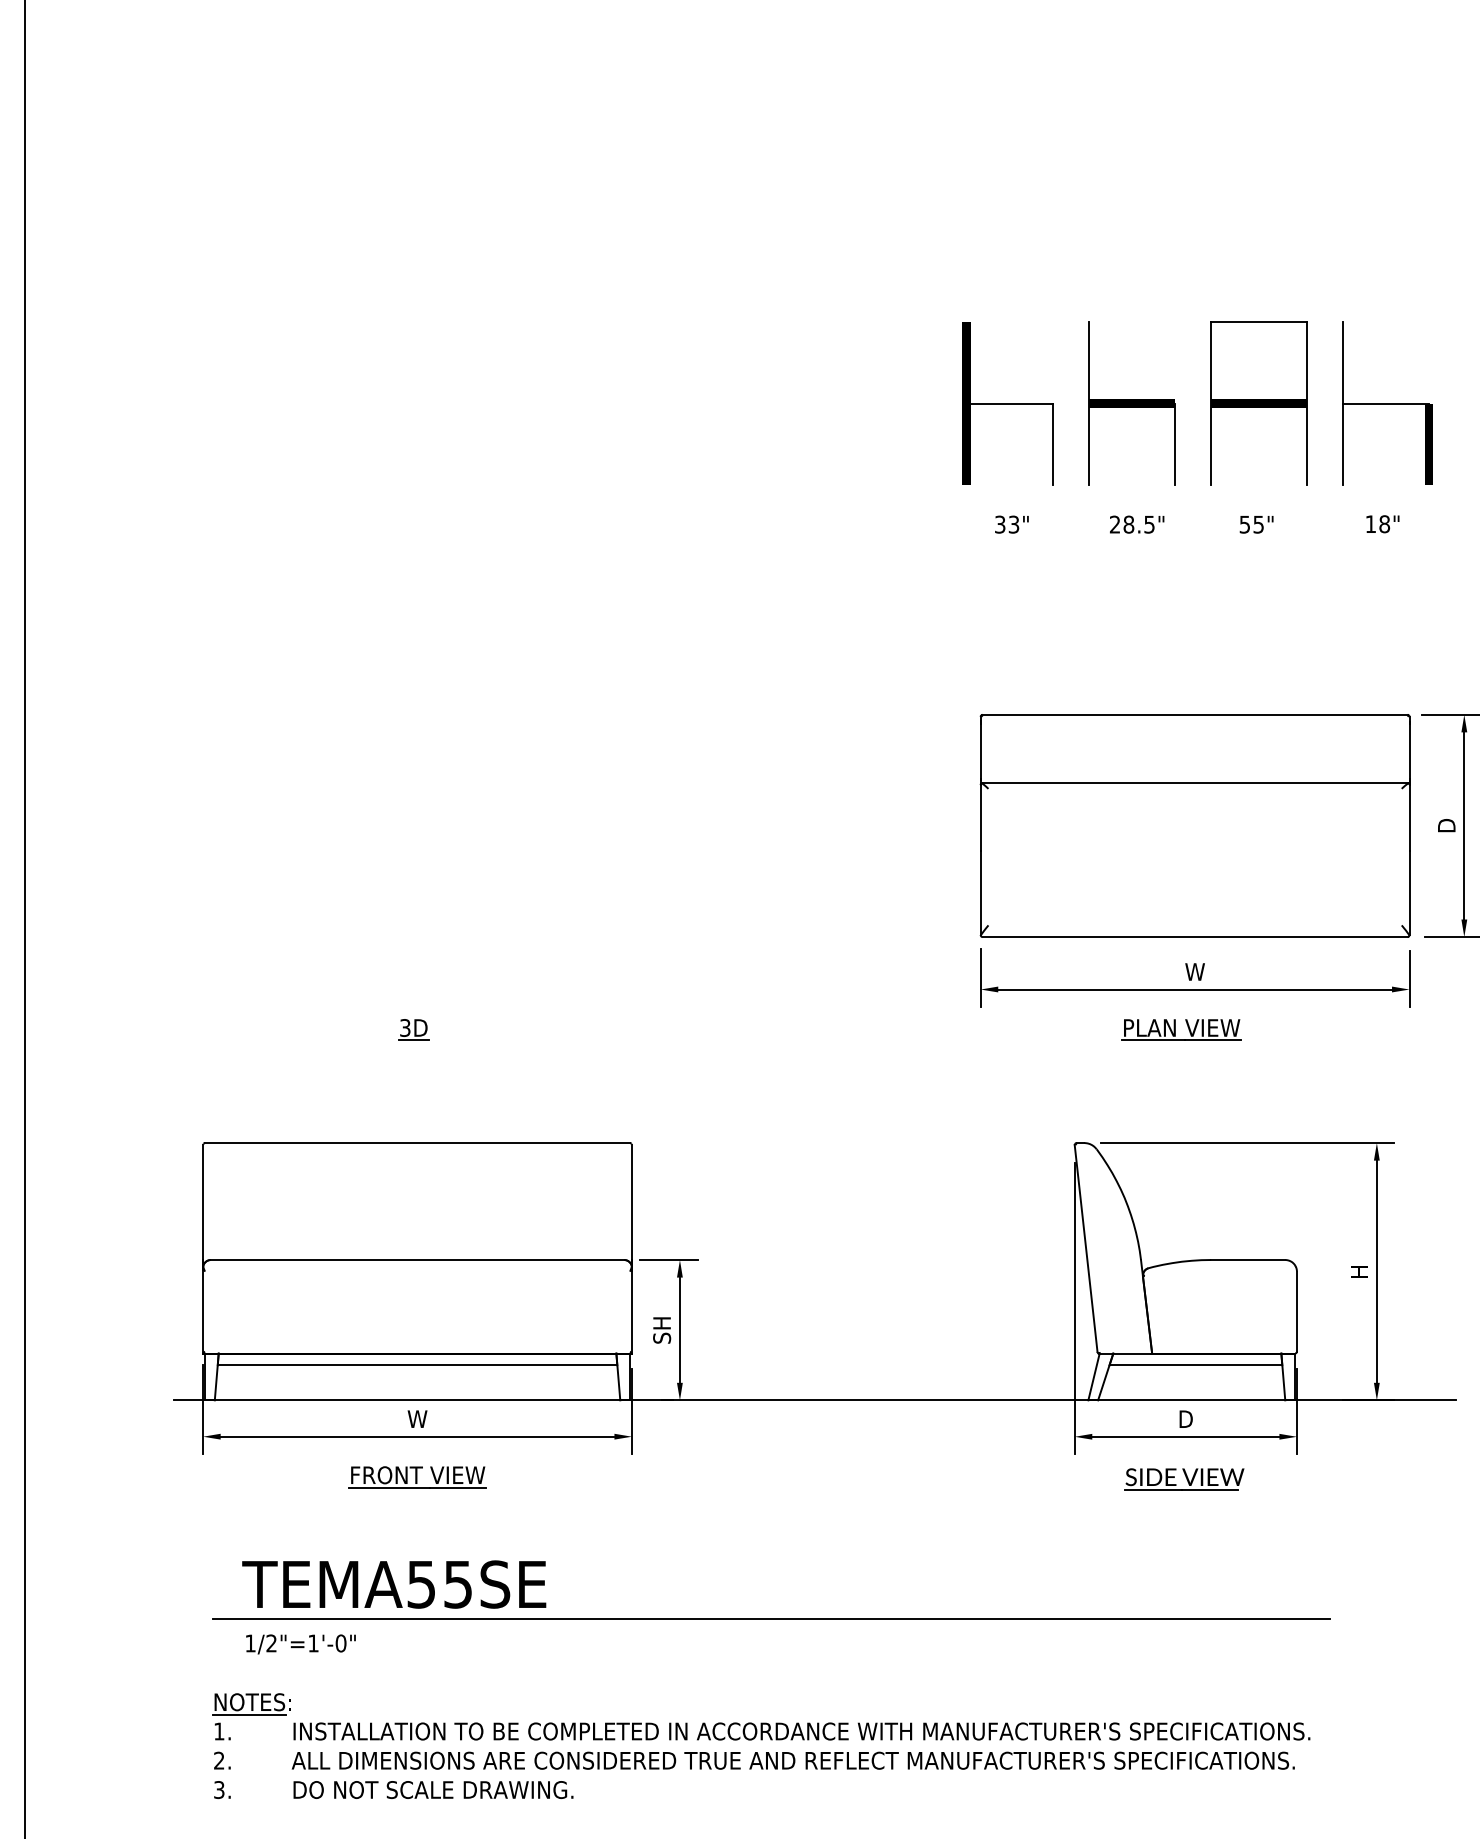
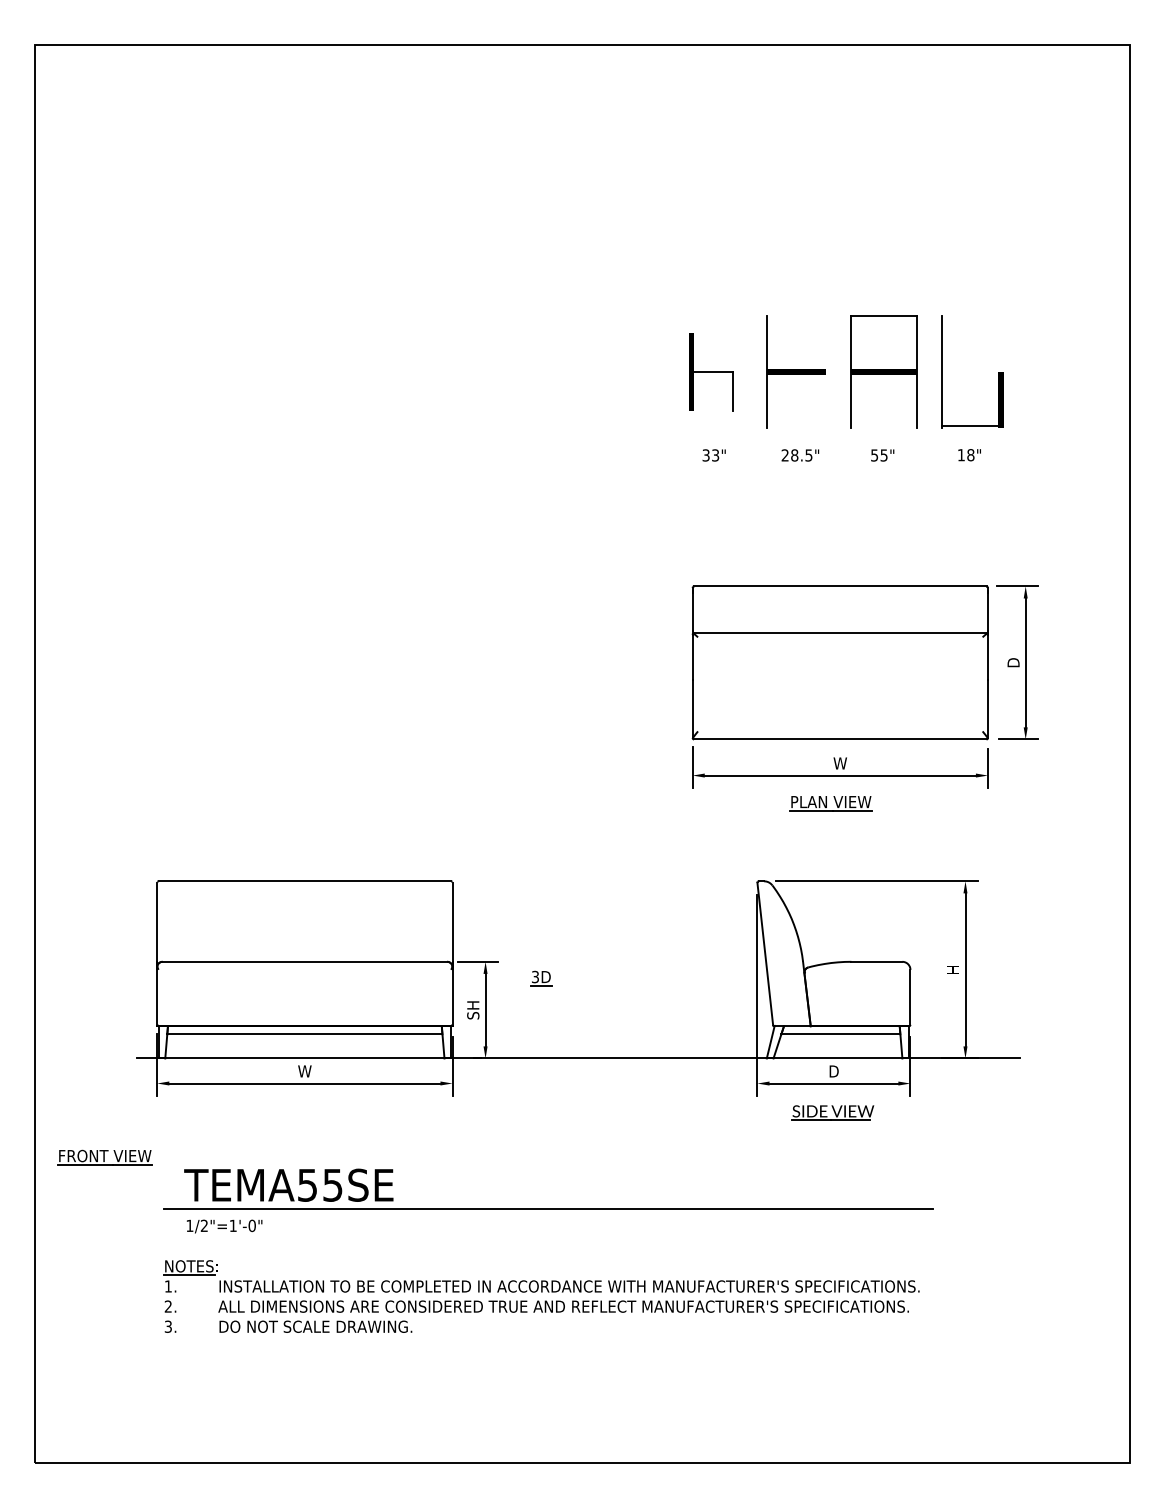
part: (1008, 404) -> (711, 372), size x0.7
line: (1385, 404) -> (971, 426), moved
line: (1175, 444) -> (826, 400), removed
part: (414, 1030) -> (541, 978), moved
part: (416, 1477) -> (104, 1157), moved

